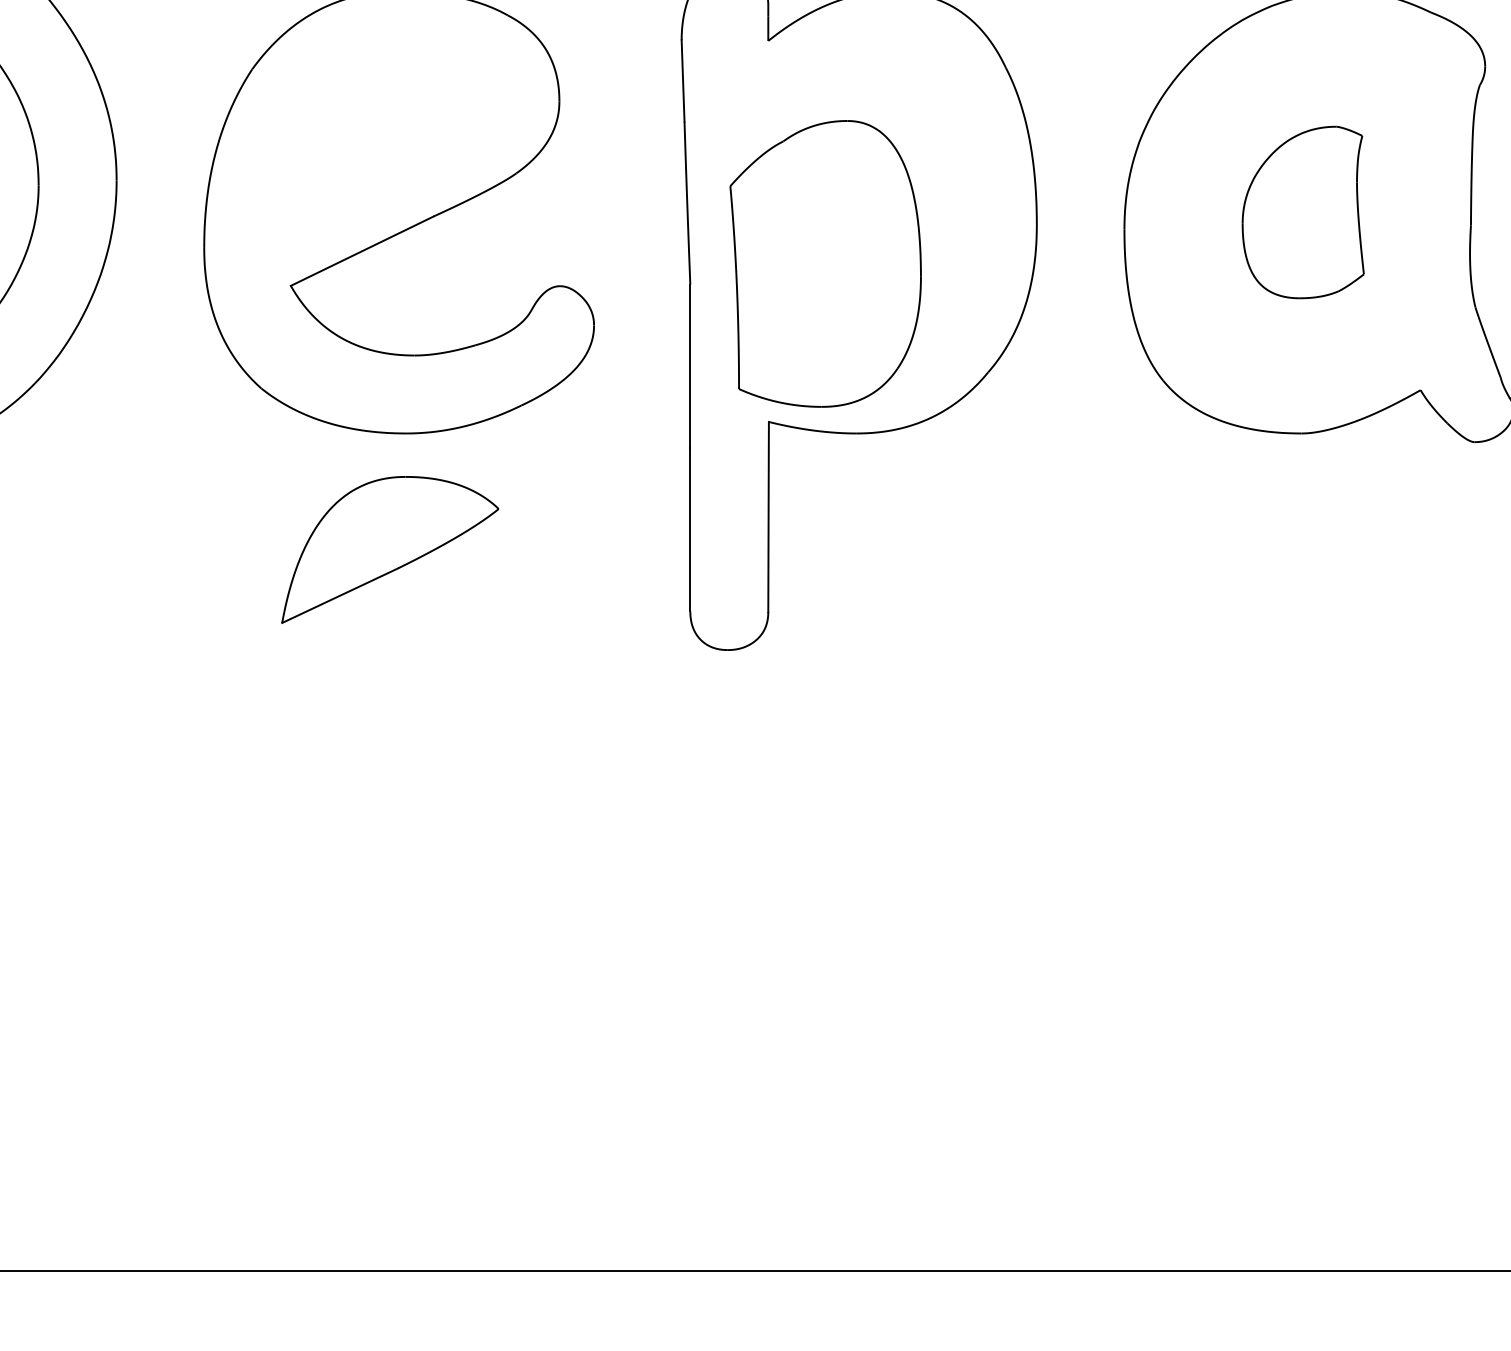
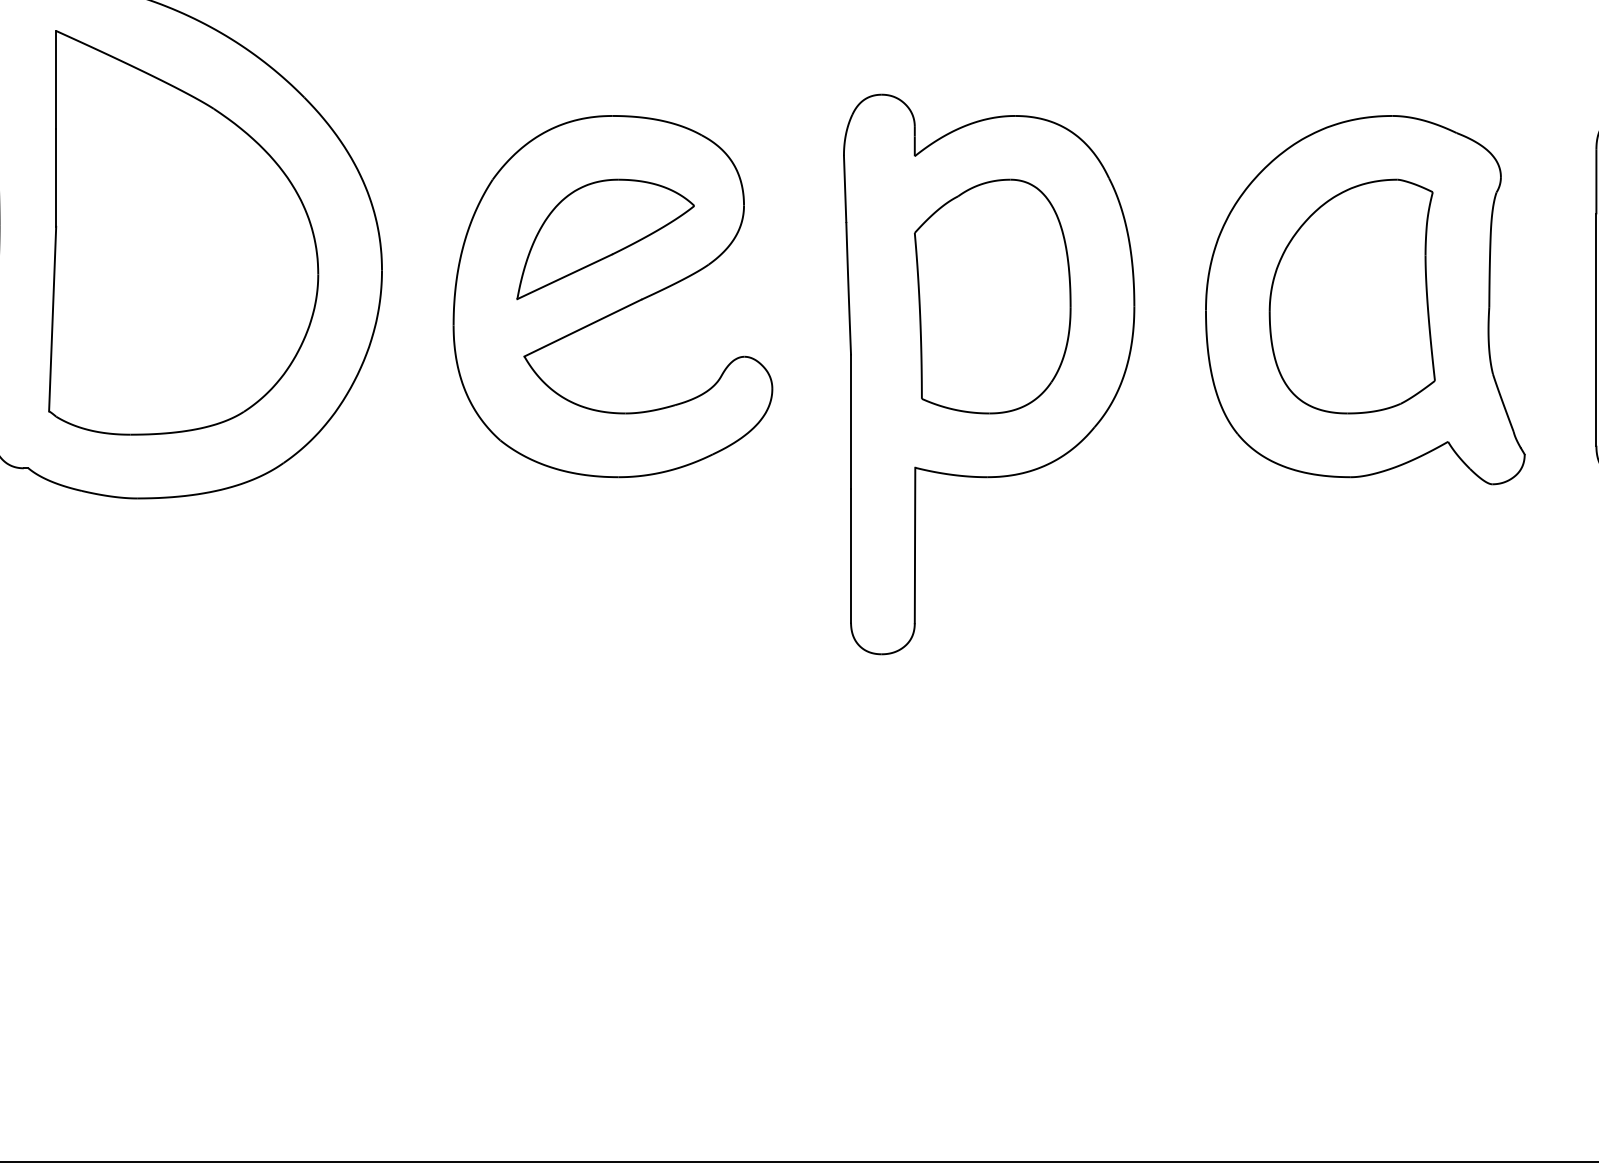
part: (1302, 212) -> (1351, 296), size x1.67
part: (825, 263) -> (992, 296), moved
part: (389, 550) -> (605, 239), moved

